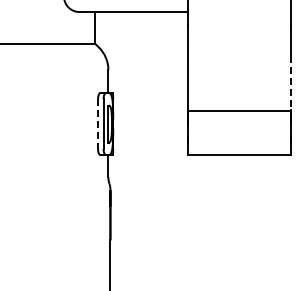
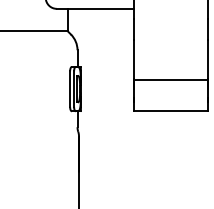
line: (290, 83) -> (208, 60), dashed -> solid
line: (98, 124) -> (70, 89), dashed -> solid

